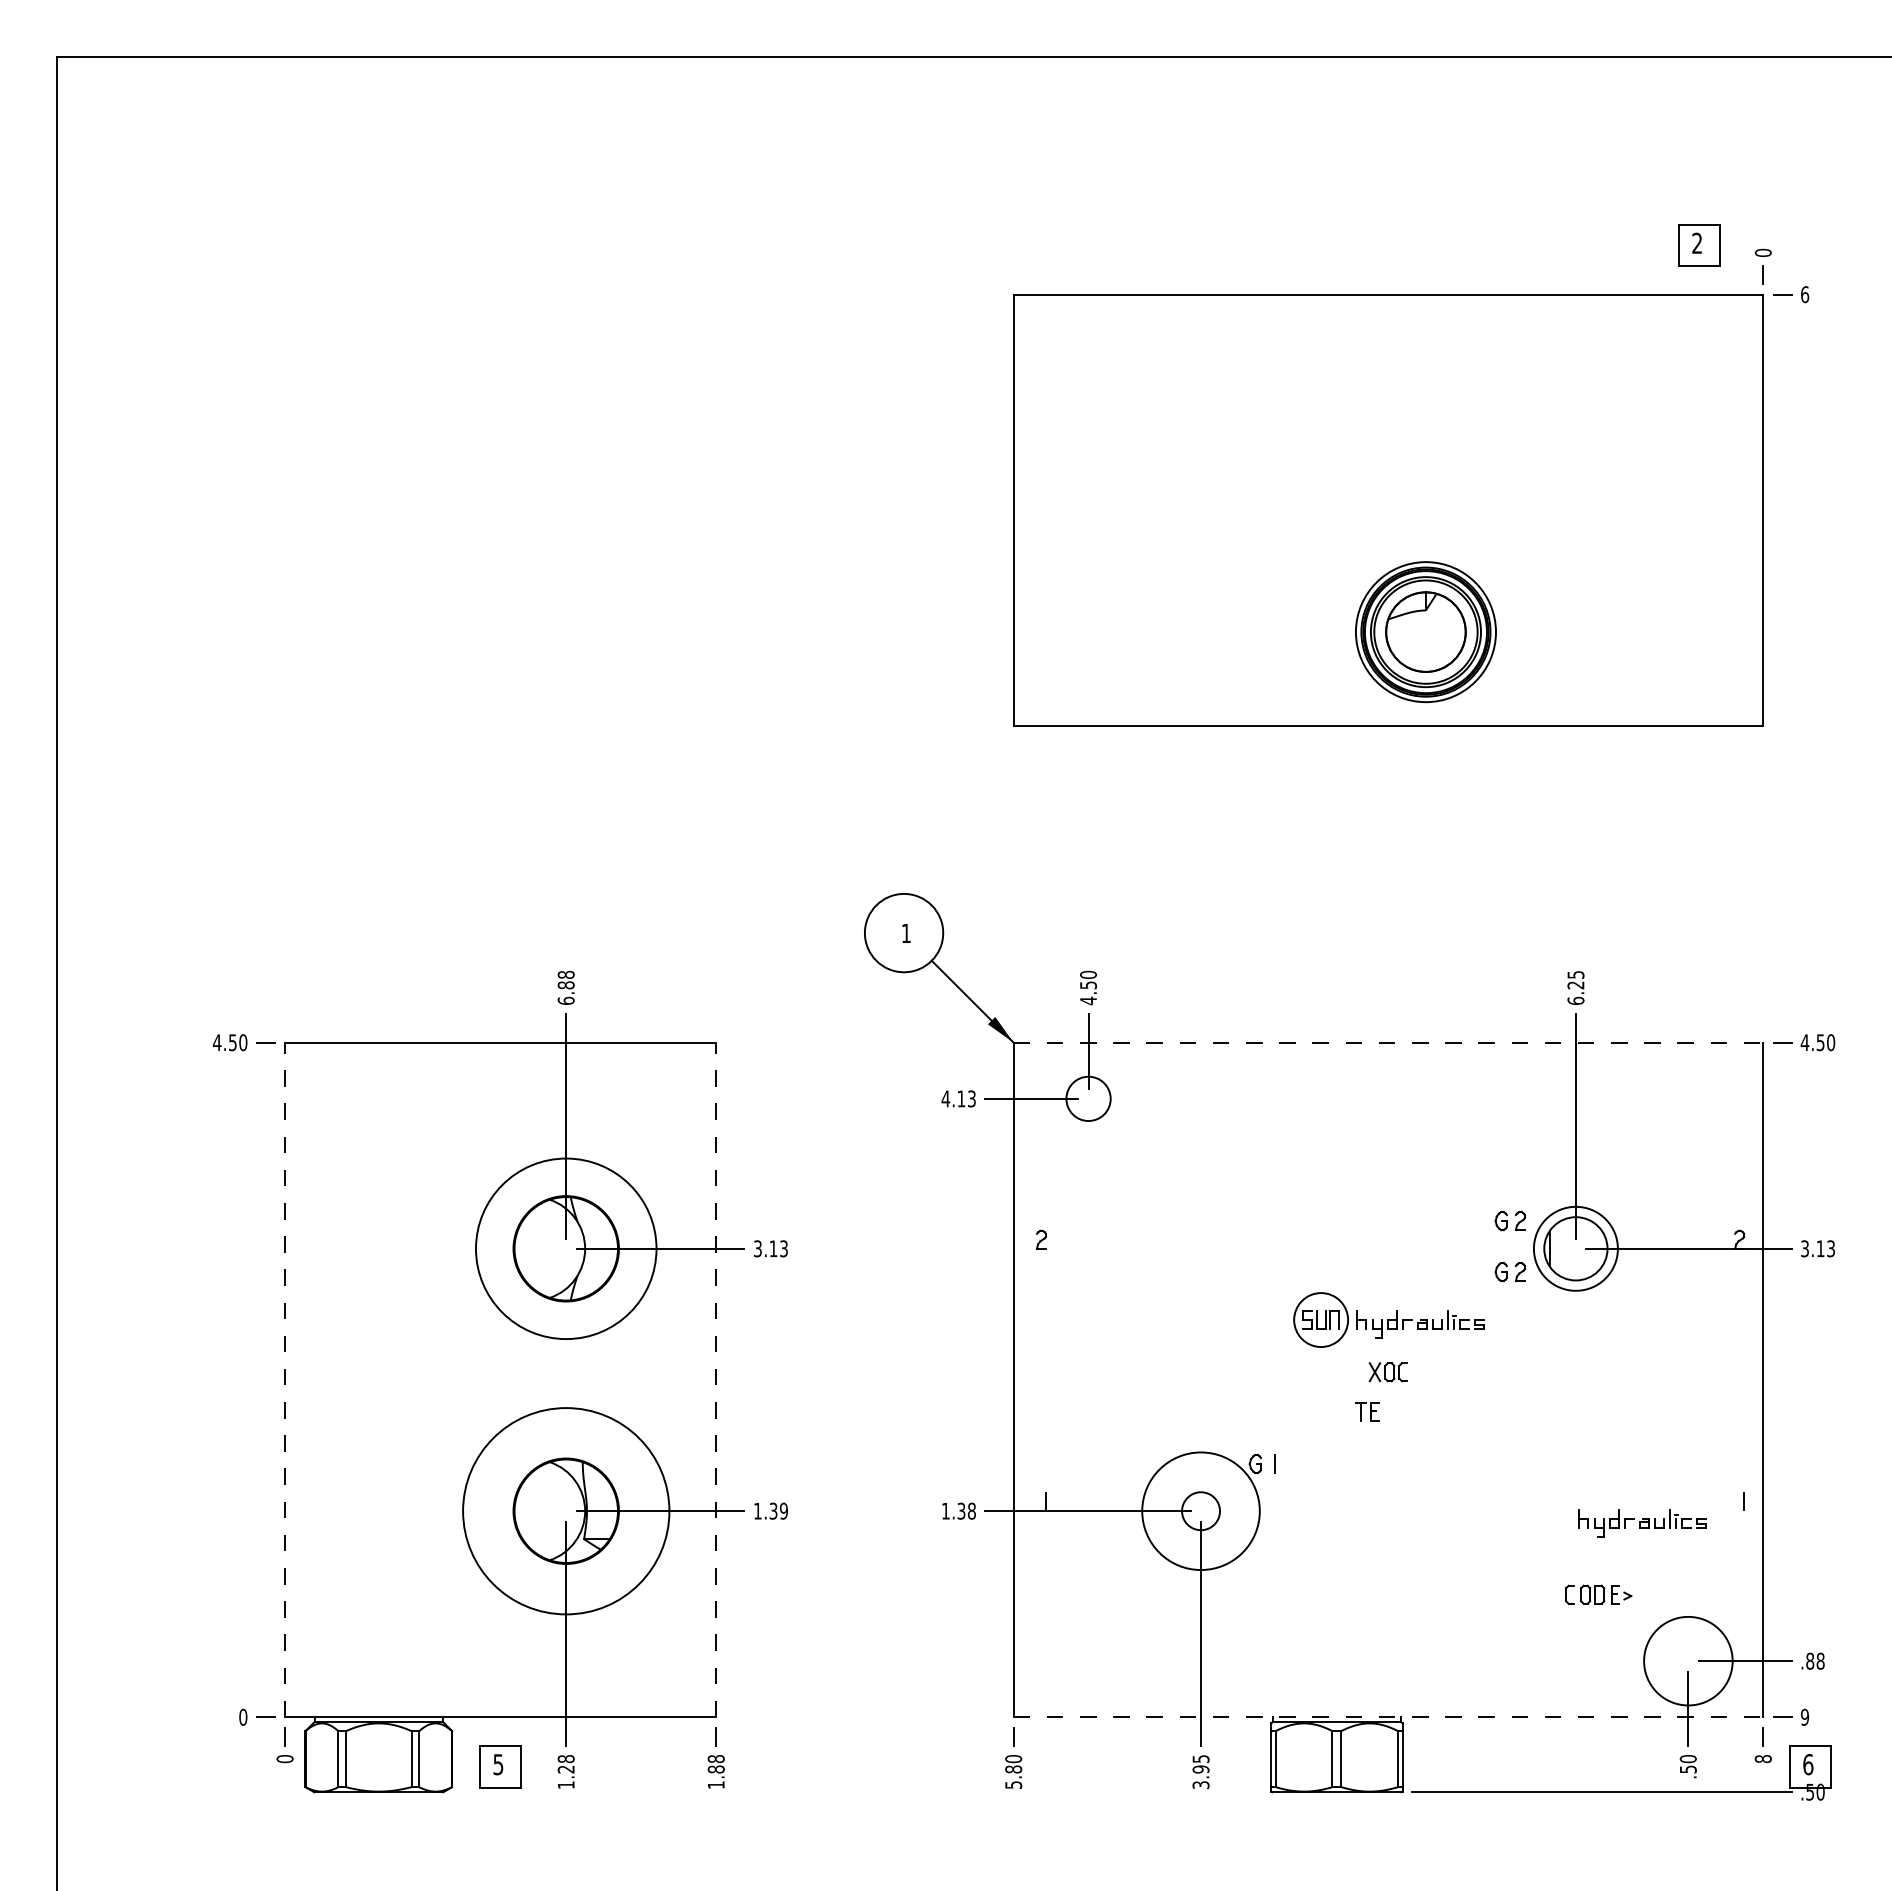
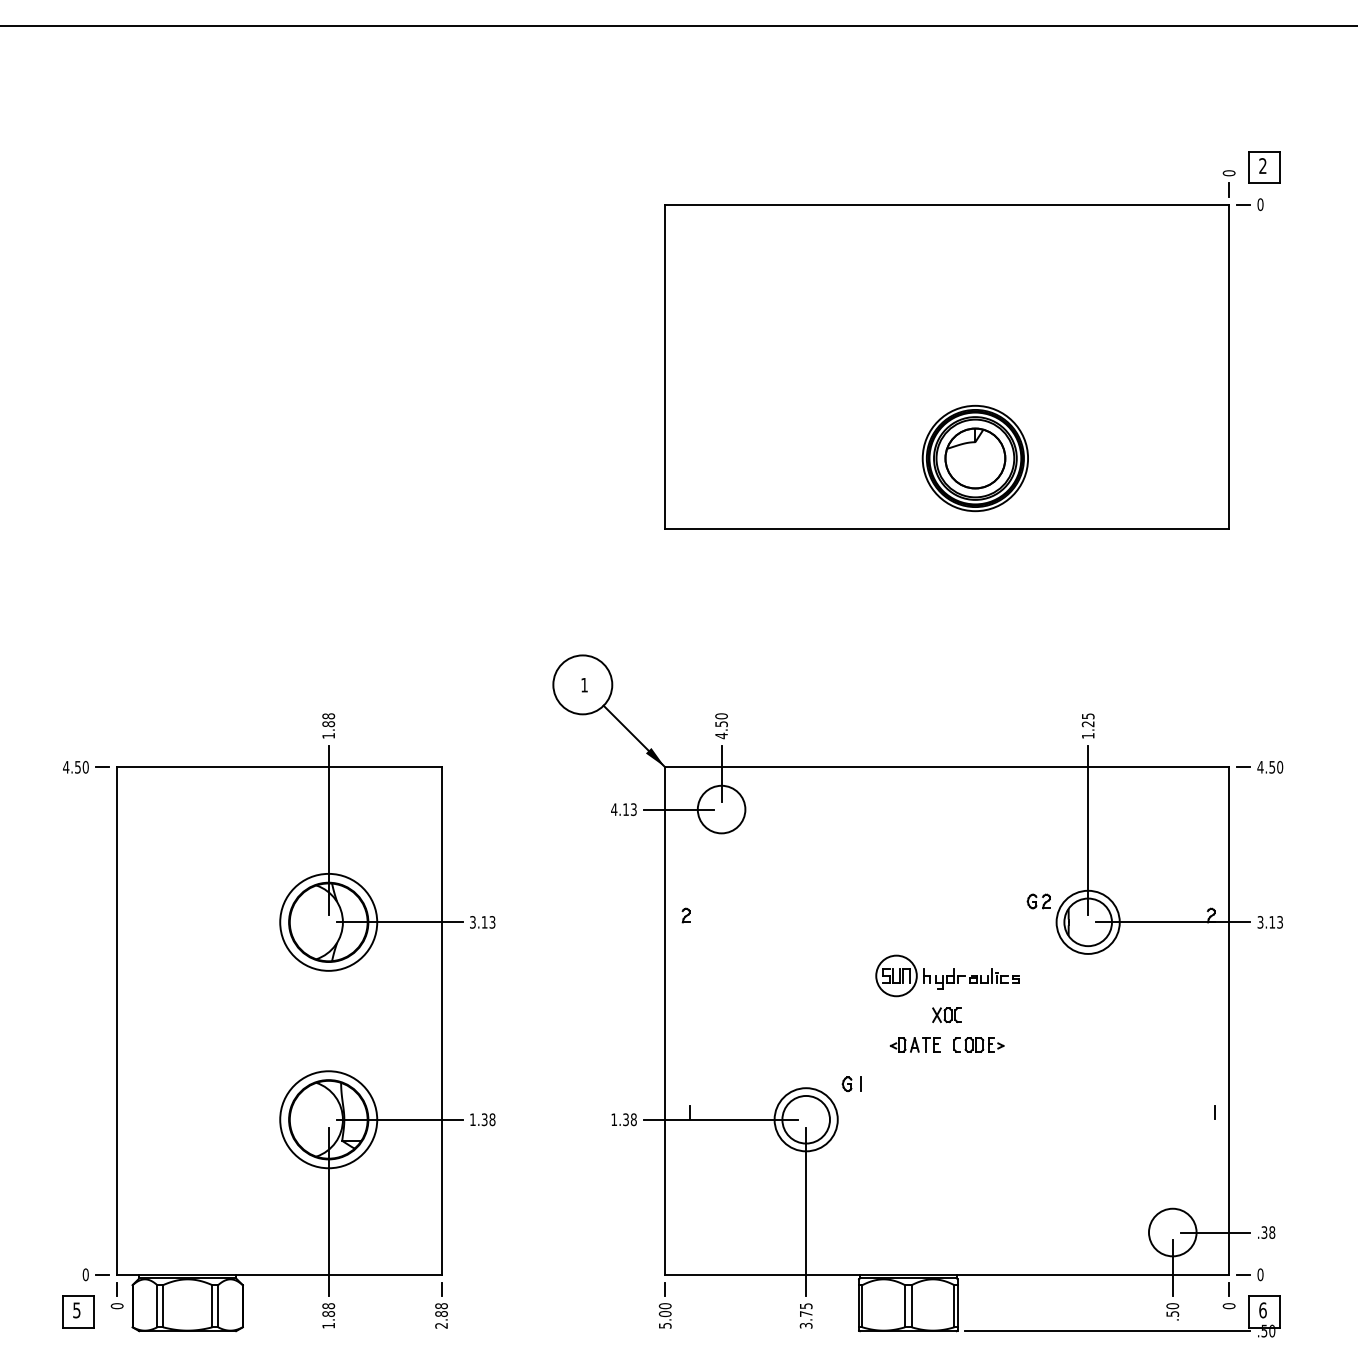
part: (1699, 245) -> (1264, 167), moved
text: (1805, 294) -> (1260, 204), 6 -> 0
text: (565, 1000) -> (328, 735), 6.88 -> 1.88
text: (1575, 1000) -> (1087, 735), 6.25 -> 1.25
line: (1388, 1042) -> (947, 767), dashed -> solid
circle: (1088, 1098) -> (721, 809), size x1.43
circle: (565, 1248) -> (328, 922), size x0.71
part: (1509, 1272) -> (1038, 940), removed
line: (285, 1379) -> (117, 1020), dashed -> solid
line: (716, 1379) -> (441, 1020), dashed -> solid
part: (1331, 1411) -> (904, 1044), added
circle: (565, 1510) -> (328, 1119), size x0.62
circle: (1200, 1510) -> (805, 1119), size x1.67
text: (783, 1511) -> (492, 1119), 1.39 -> 1.38
circle: (1201, 1511) -> (806, 1119), size x0.71
part: (1642, 1523) -> (1138, 1128), removed
part: (1598, 1594) -> (978, 1044), moved
circle: (1688, 1660) -> (1172, 1232), size x0.71
text: (1810, 1660) -> (1264, 1232), .88 -> .38
line: (1388, 1717) -> (947, 1274), dashed -> solid
text: (1804, 1717) -> (1260, 1274), 9 -> 0
text: (1763, 1759) -> (1229, 1306), 8 -> 0
part: (500, 1766) -> (78, 1311), moved
text: (565, 1769) -> (328, 1314), 1.28 -> 1.88
text: (1013, 1769) -> (665, 1314), 5.80 -> 5.00
text: (1200, 1769) -> (805, 1314), 3.95 -> 3.75
text: (715, 1785) -> (440, 1326), 1.88 -> 2.88

